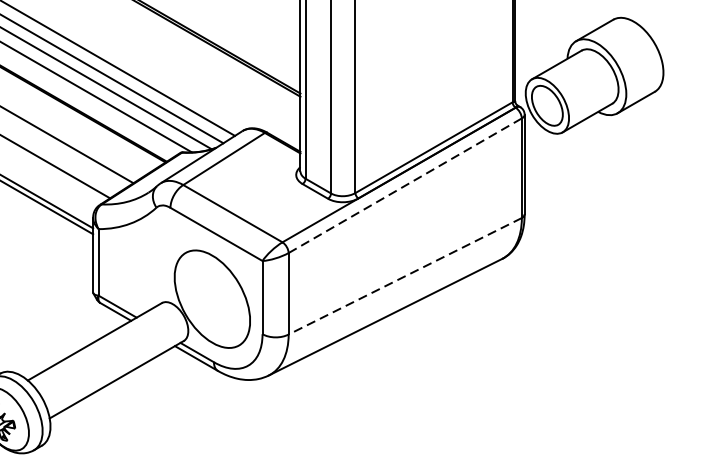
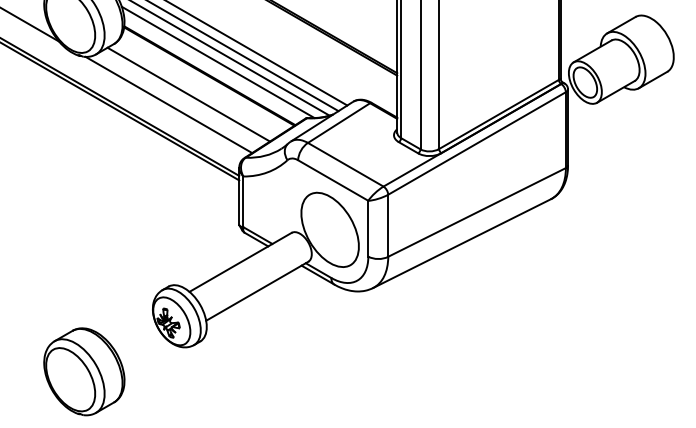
line: (405, 185) -> (477, 143), dashed -> solid
line: (404, 276) -> (476, 212), dashed -> solid

